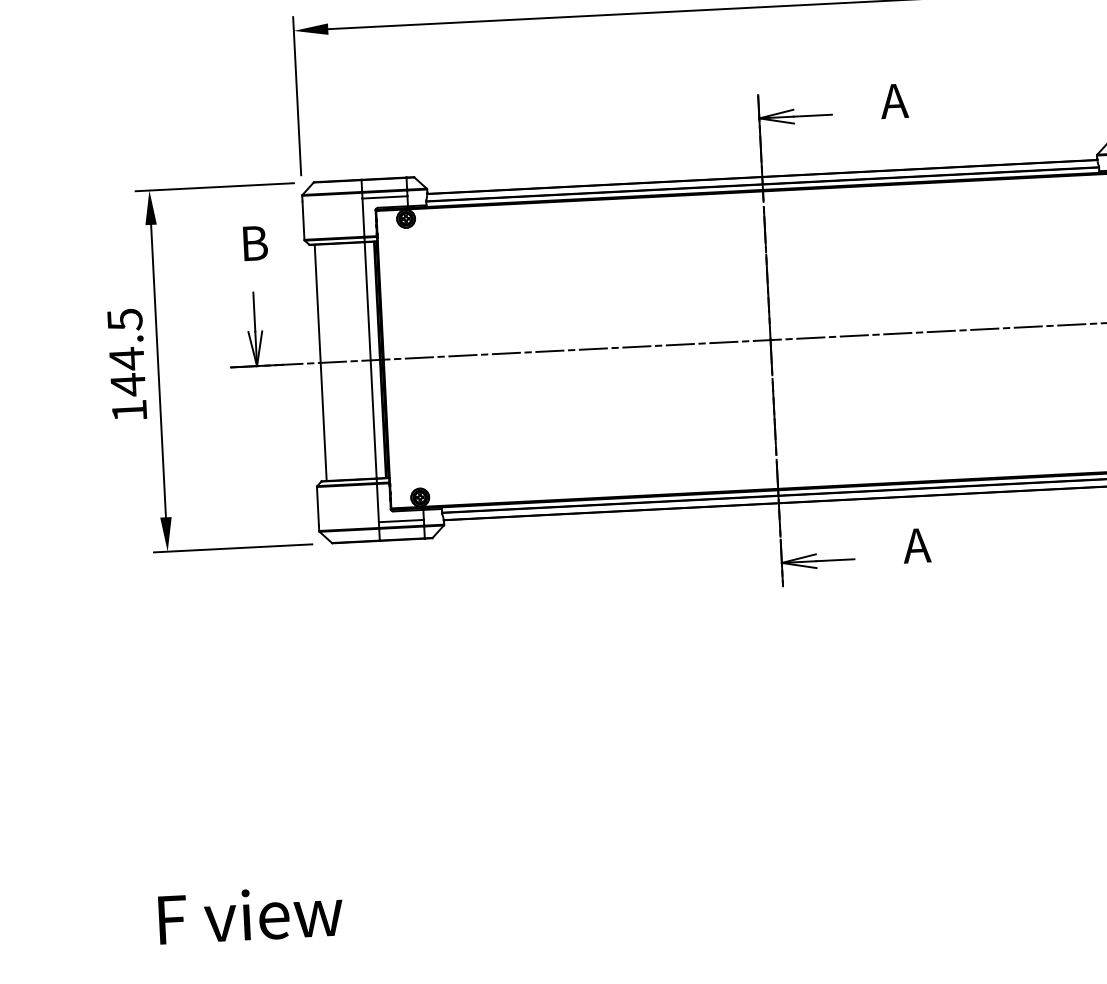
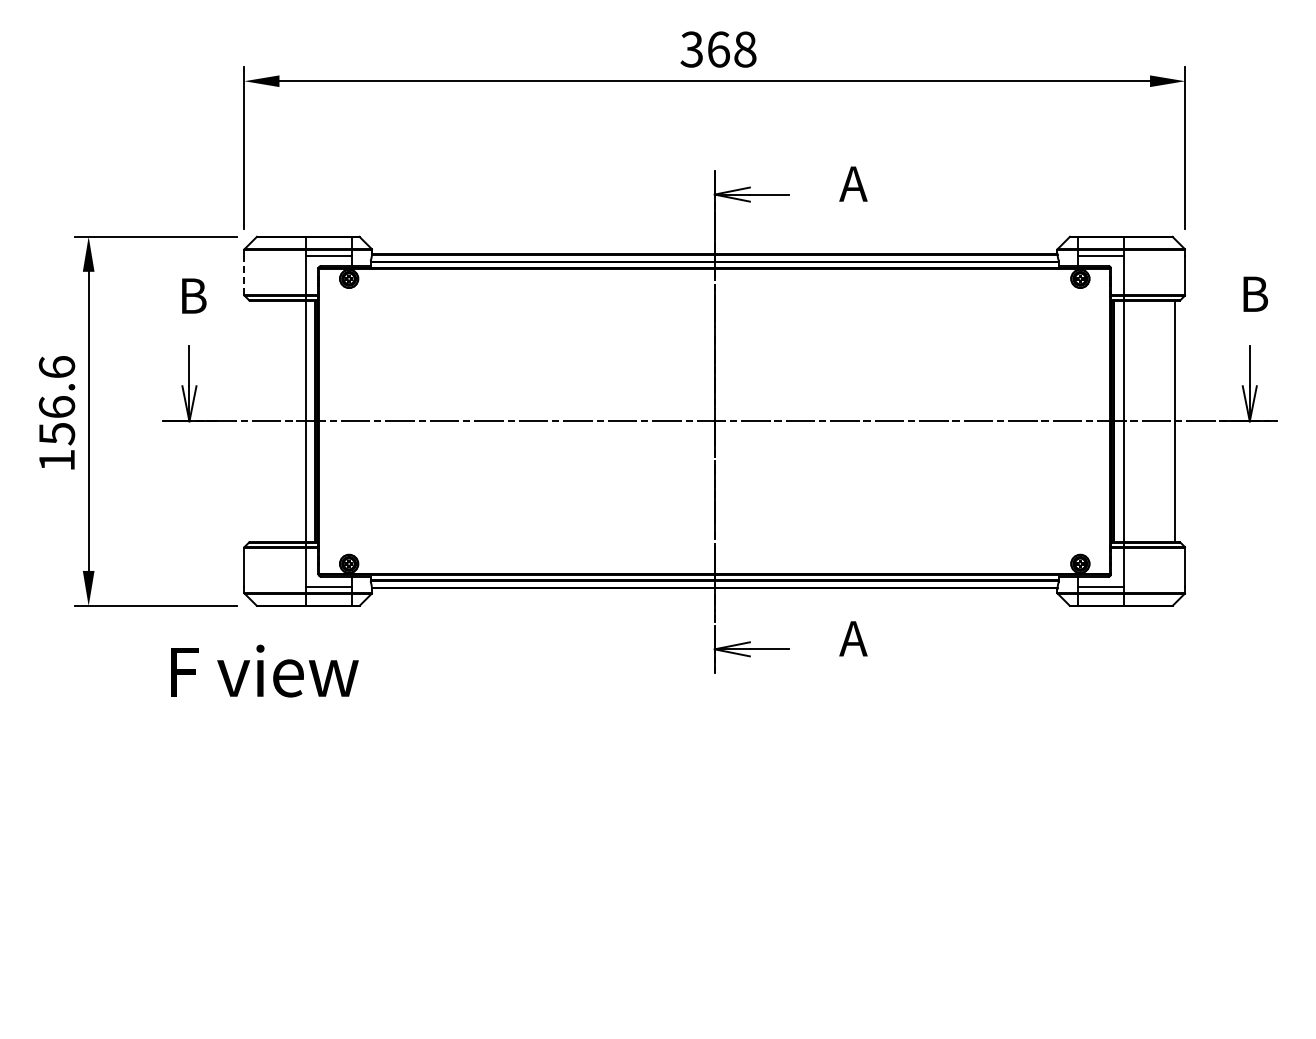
line: (303, 220) -> (244, 275), solid -> dashed
text: (126, 353) -> (56, 401), 144.5 -> 156.6
line: (320, 363) -> (254, 421), removed
text: (250, 914) -> (264, 670), moved

